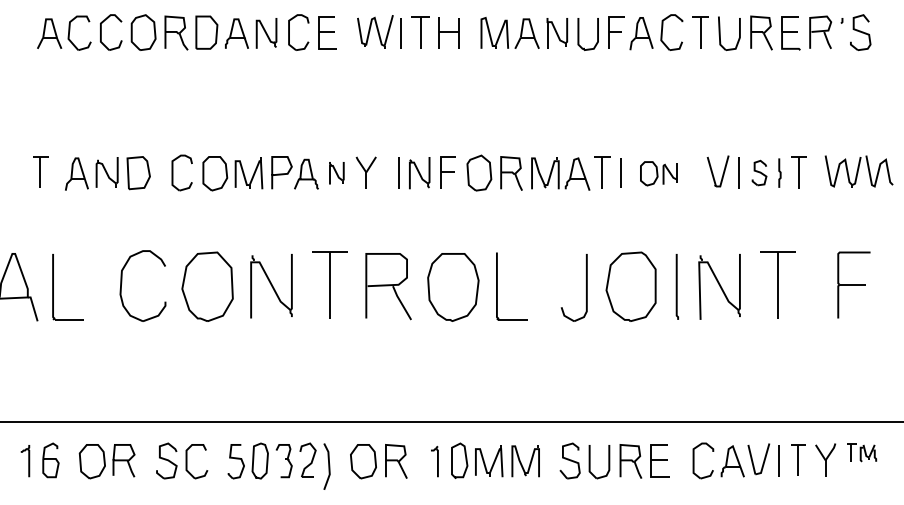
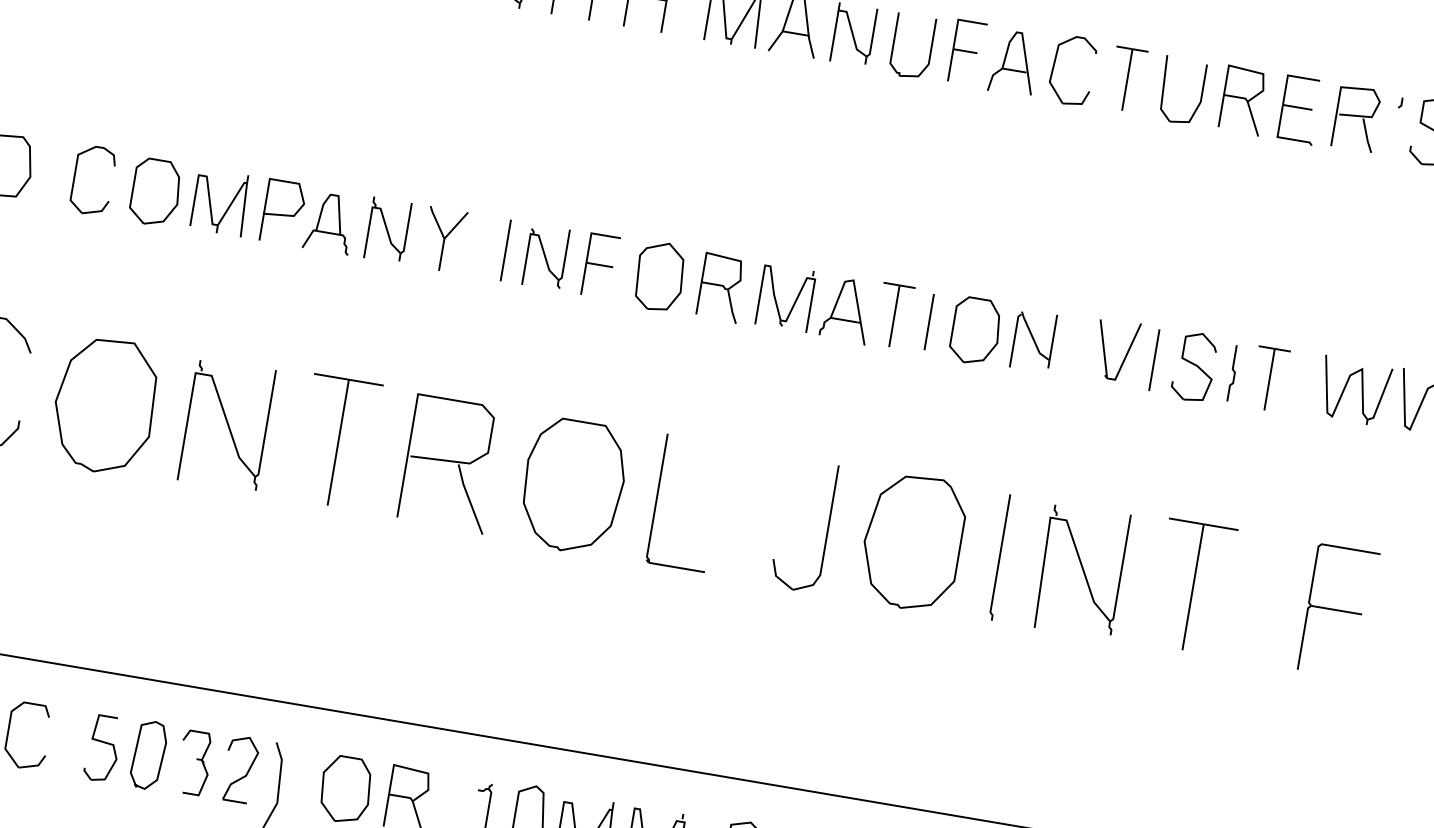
part: (759, 172) -> (1194, 365), size x1.43
part: (336, 173) -> (387, 231), size x1.43
part: (658, 173) -> (1001, 335), size x1.43

